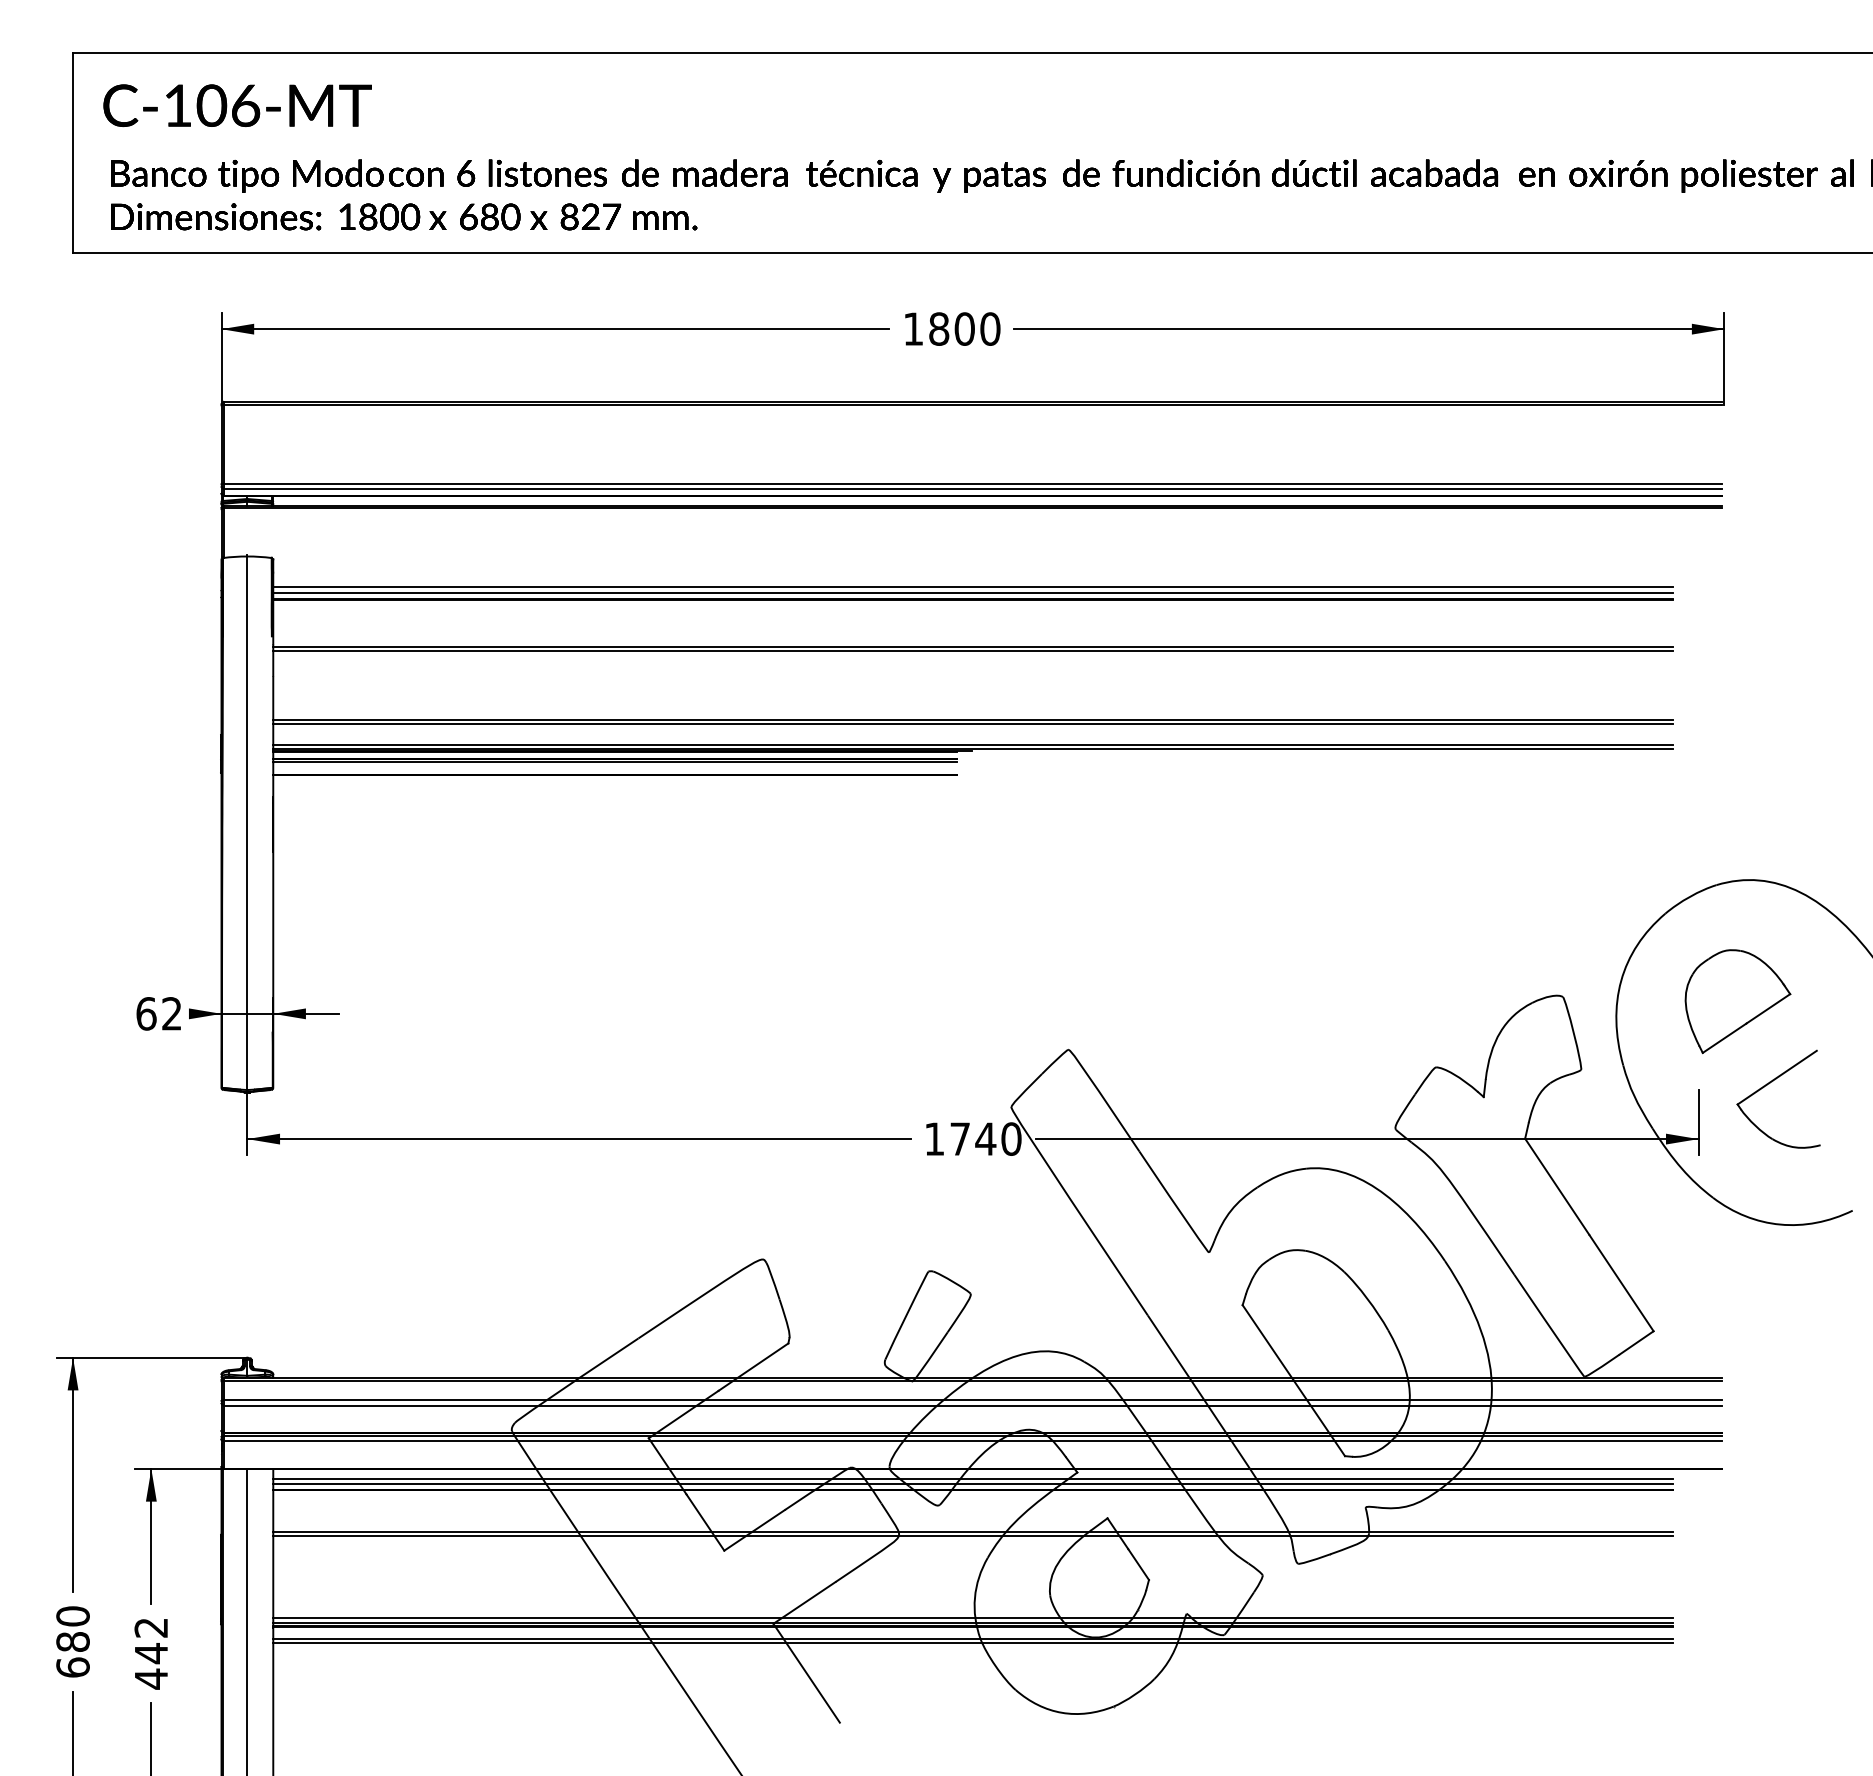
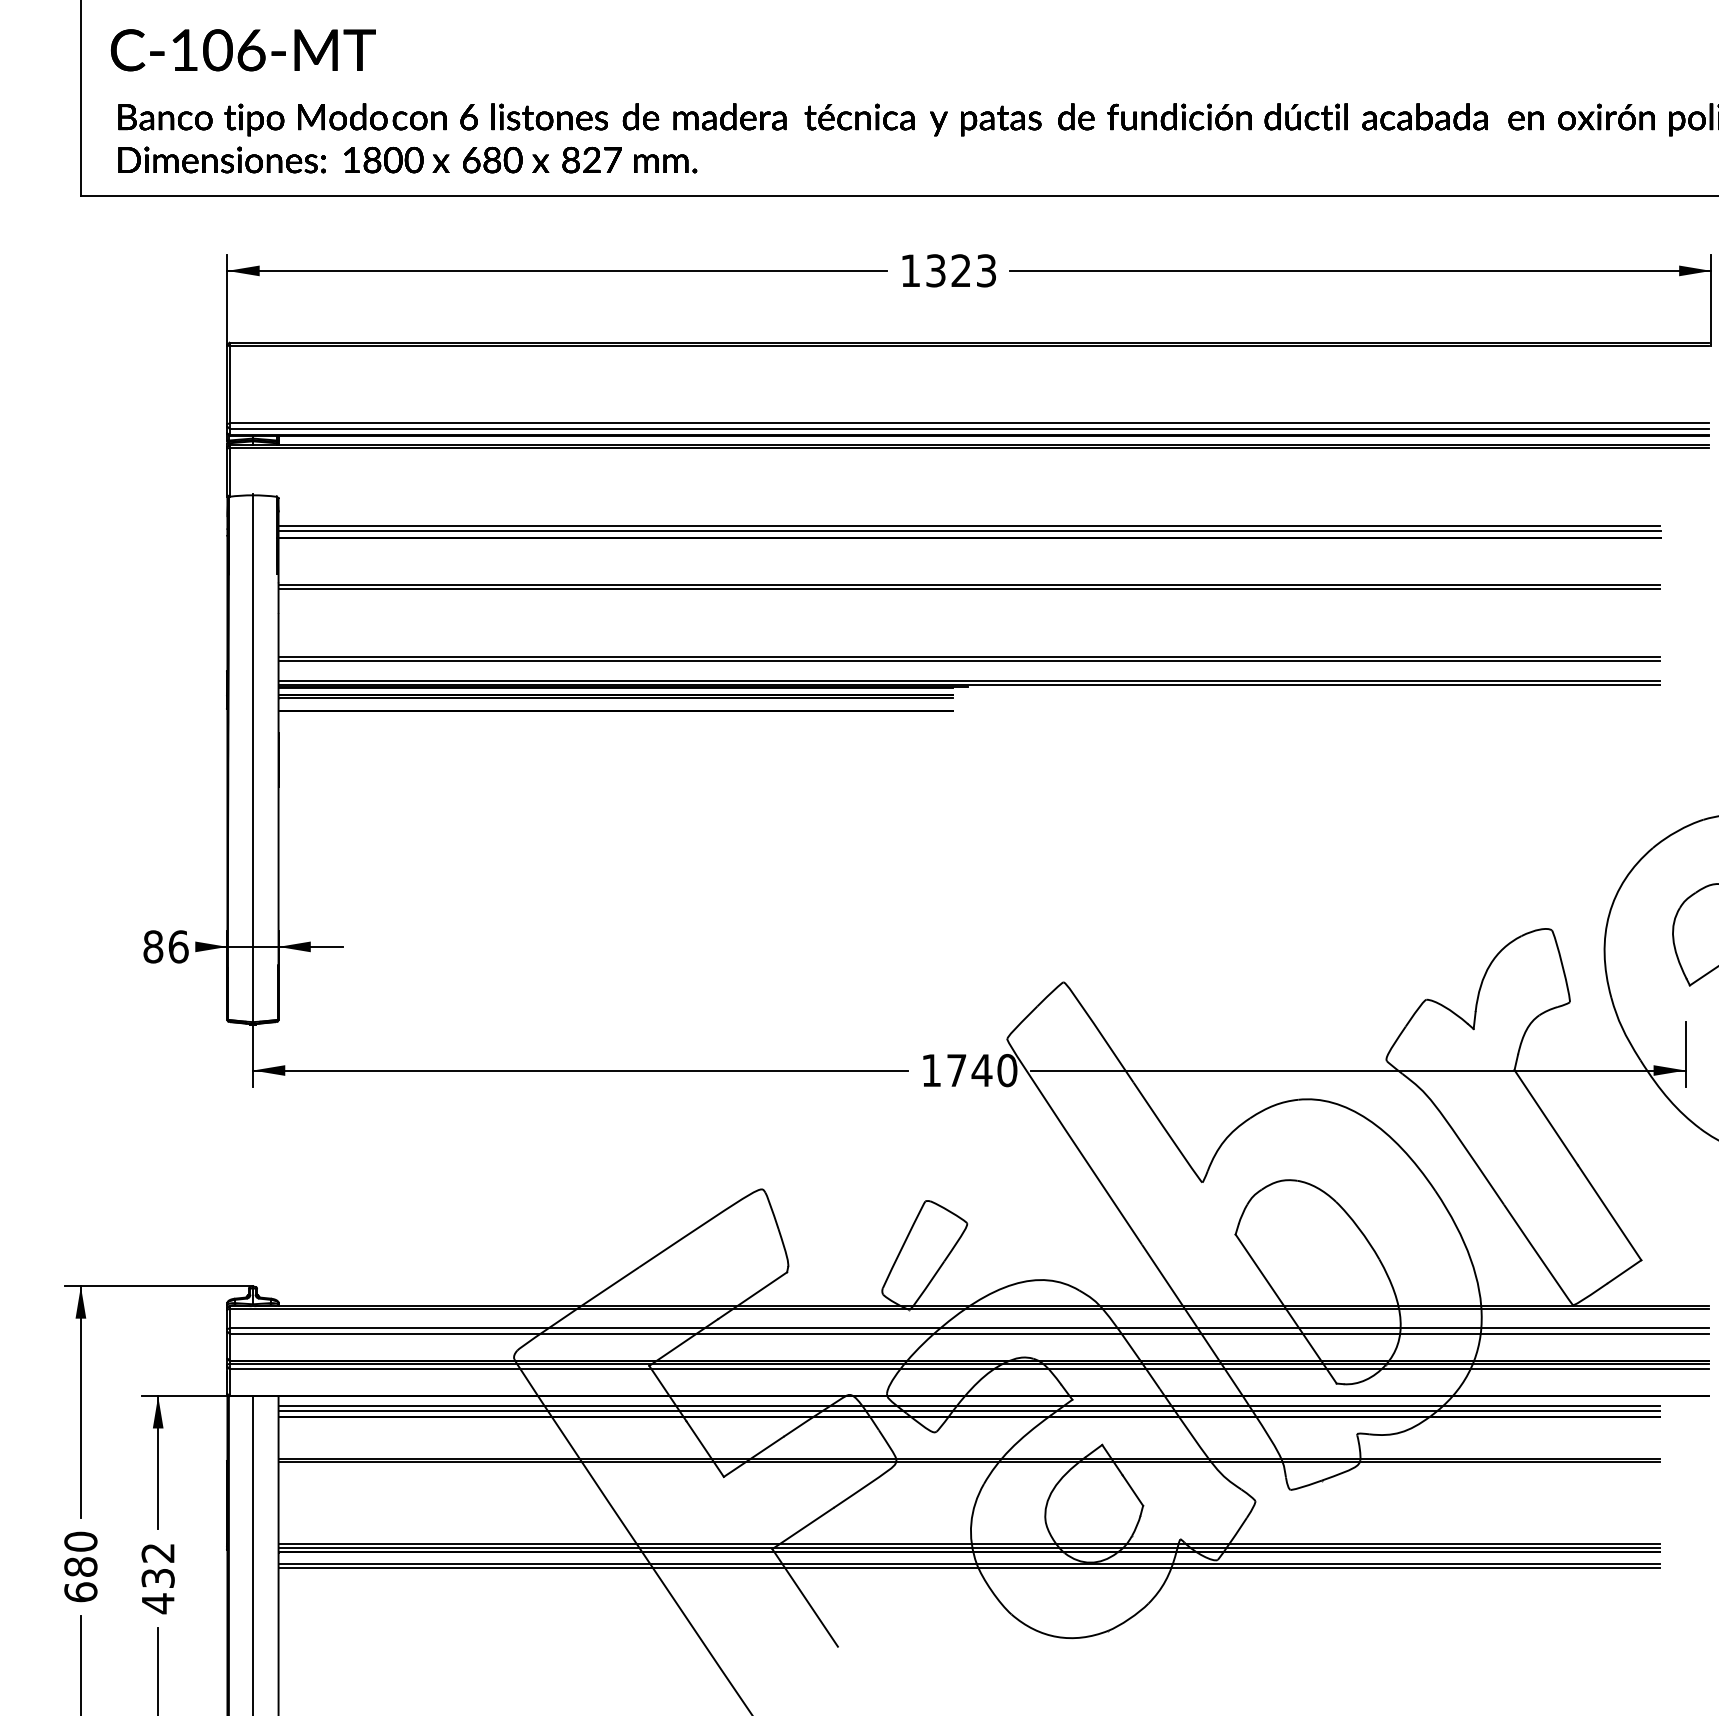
text: (964, 328) -> (961, 270), 1800 -> 1323
text: (159, 1013) -> (166, 946), 62 -> 86
text: (151, 1653) -> (158, 1578), 442 -> 432

